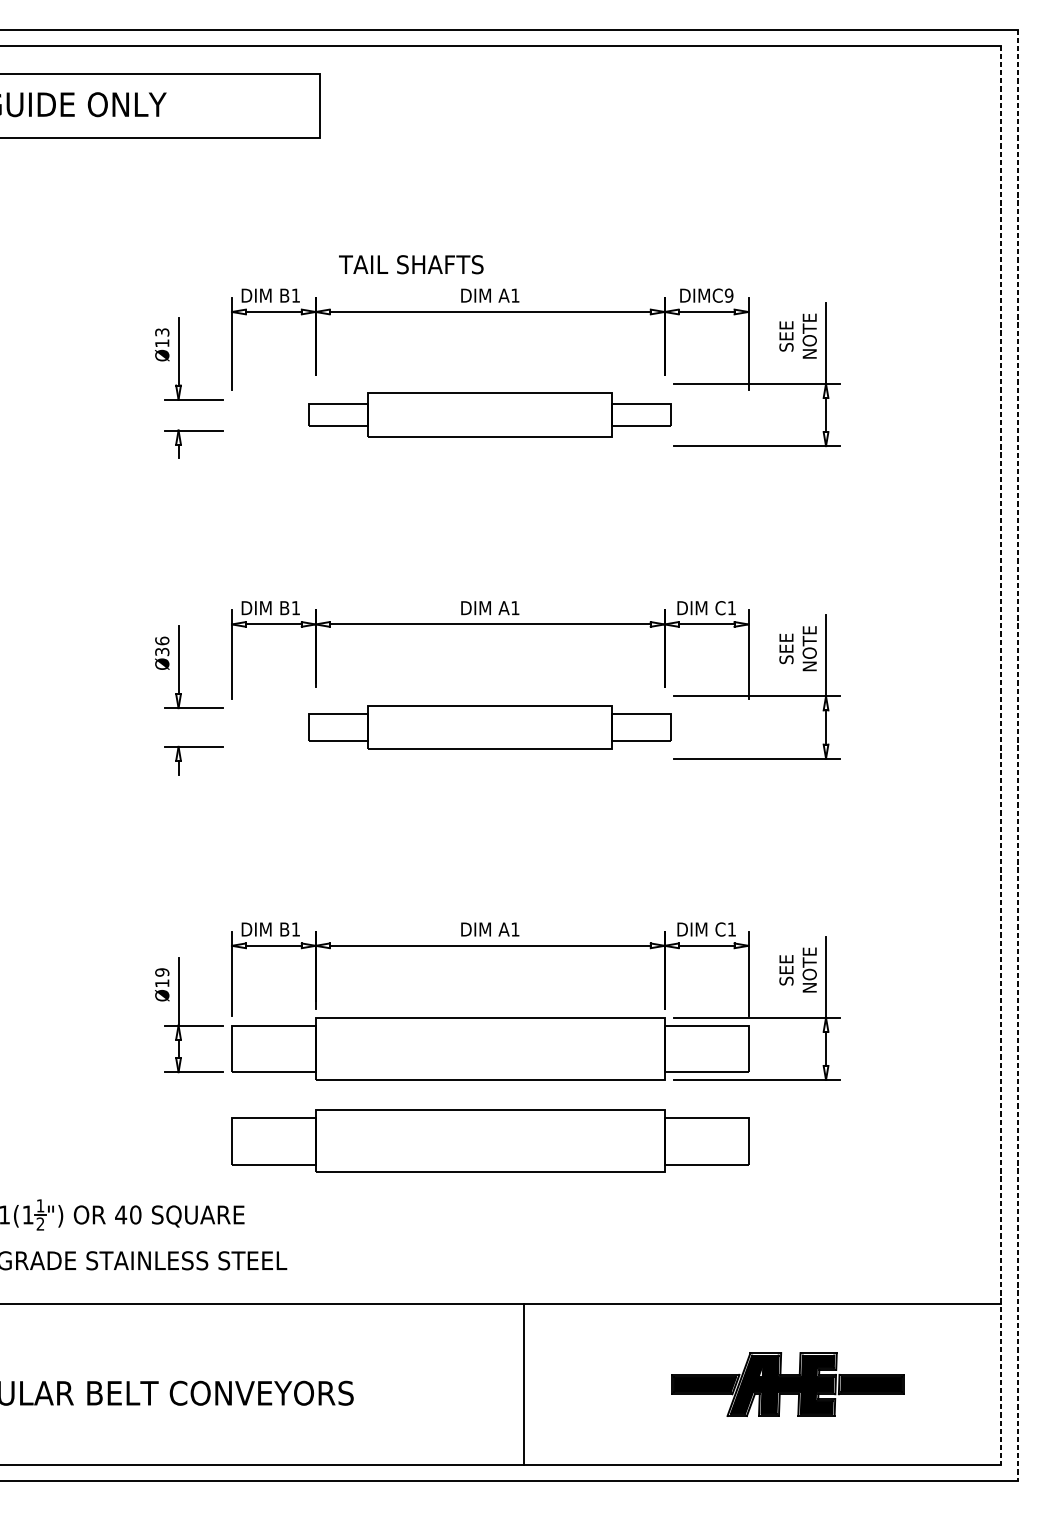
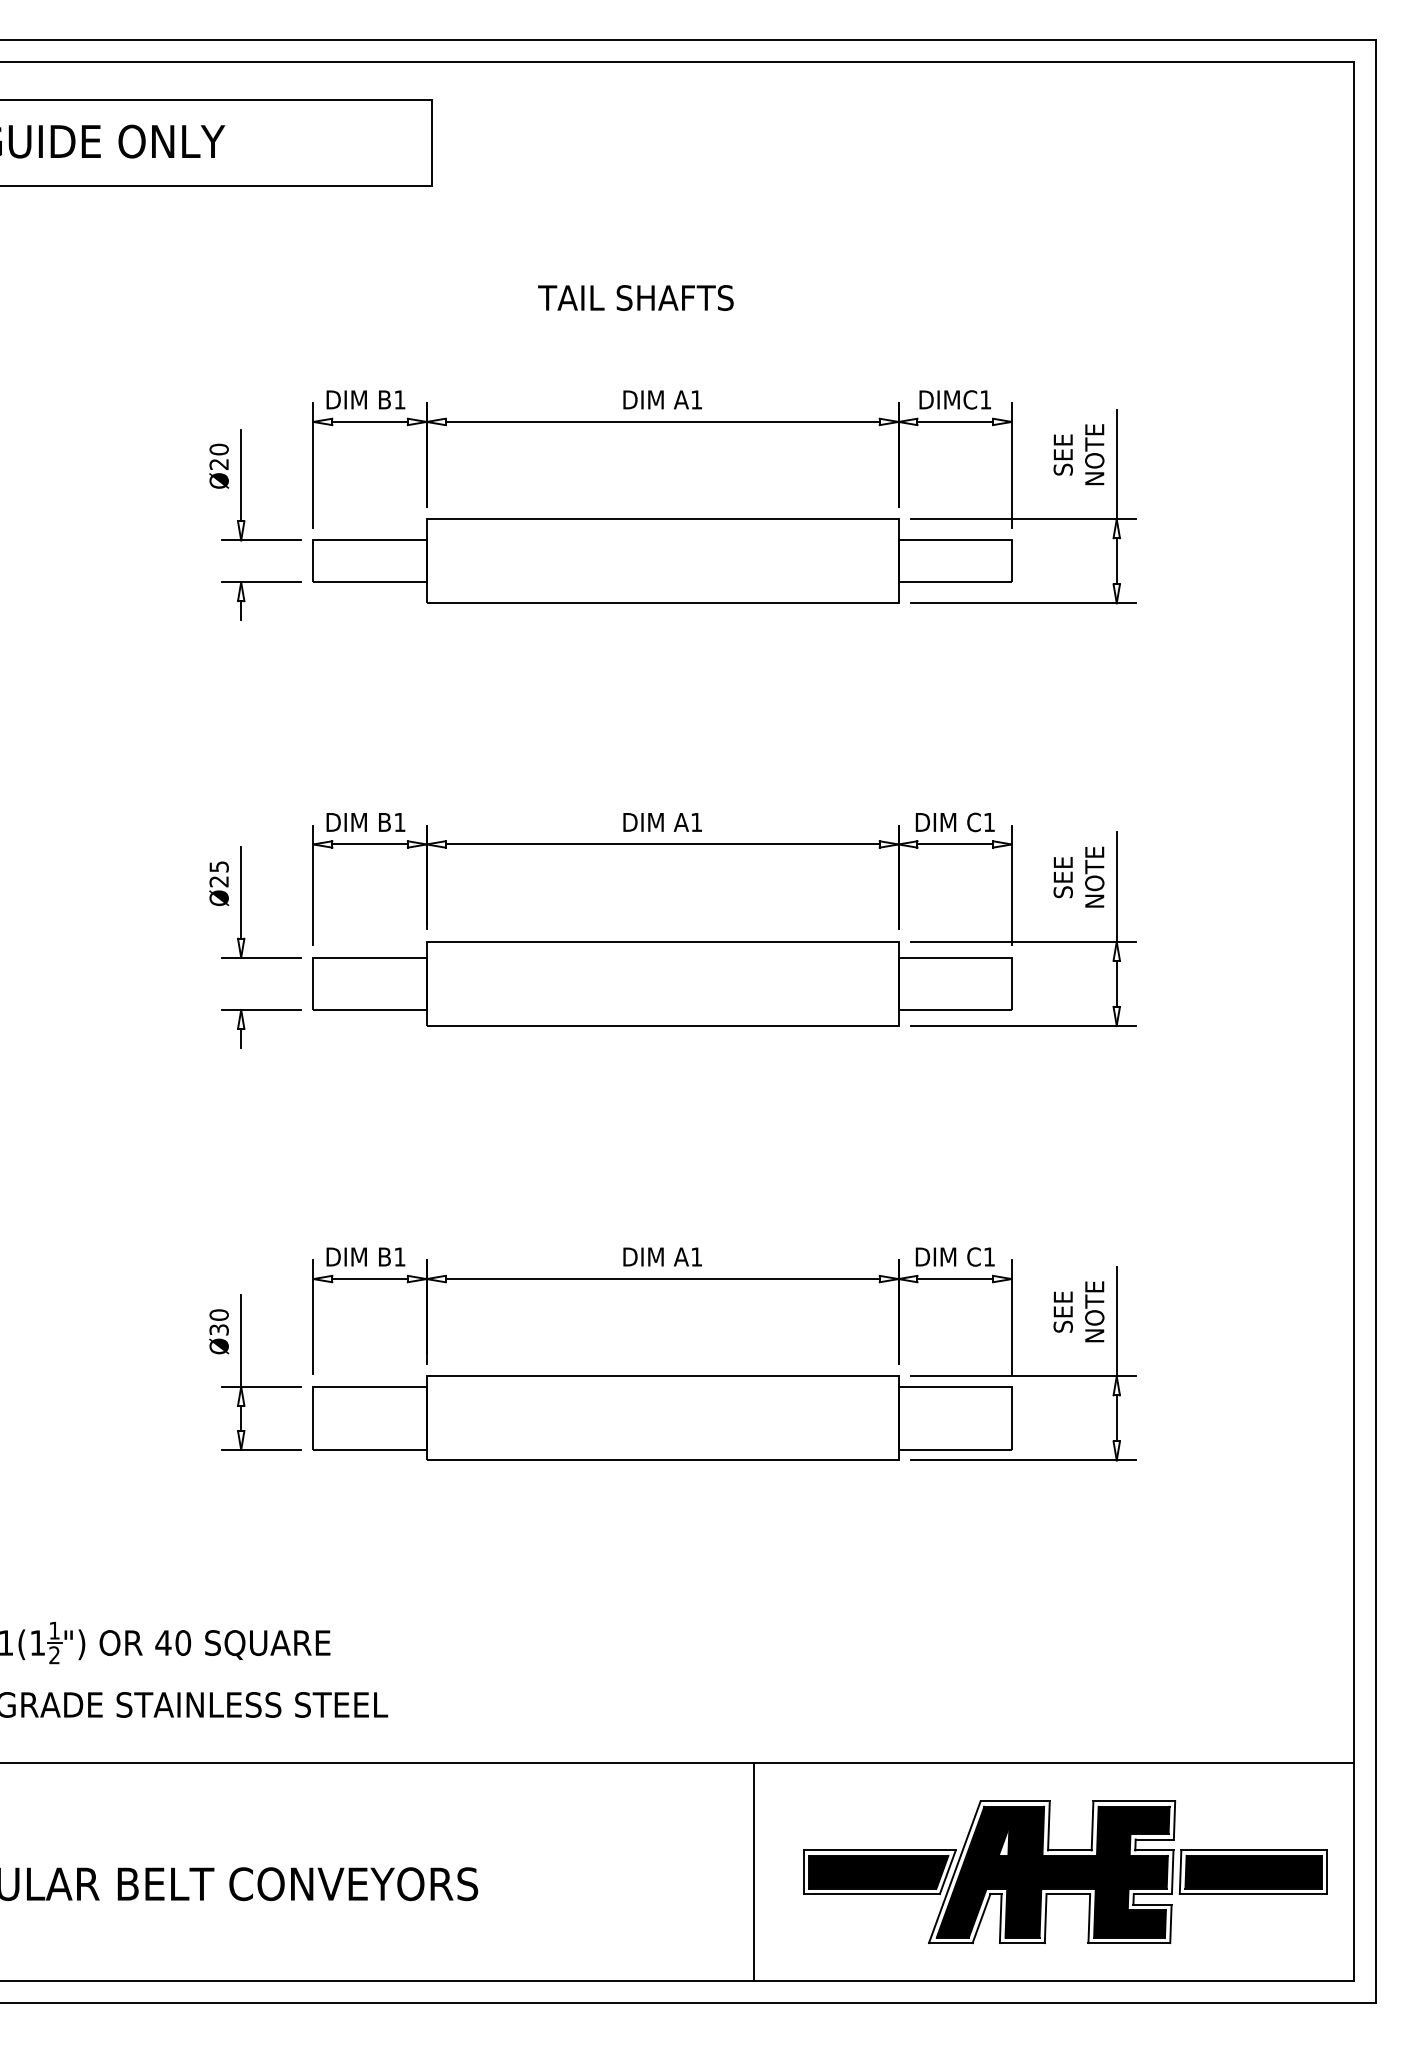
text: (410, 264) -> (635, 297), moved
text: (728, 295) -> (985, 399), DIMC9 -> DIMC1
text: (161, 337) -> (218, 456), Ø13 -> Ø20
part: (490, 414) -> (662, 560), size x1.43
text: (161, 646) -> (218, 874), Ø36 -> Ø25
part: (490, 727) -> (662, 983), size x1.43
line: (1001, 755) -> (1353, 1021), dashed -> solid
line: (1017, 756) -> (1375, 1022), dashed -> solid
text: (161, 977) -> (218, 1322), Ø19 -> Ø30
part: (490, 1140) -> (662, 1542), removed
line: (523, 1384) -> (753, 1872), moved
part: (788, 1384) -> (1065, 1872), size x1.67

